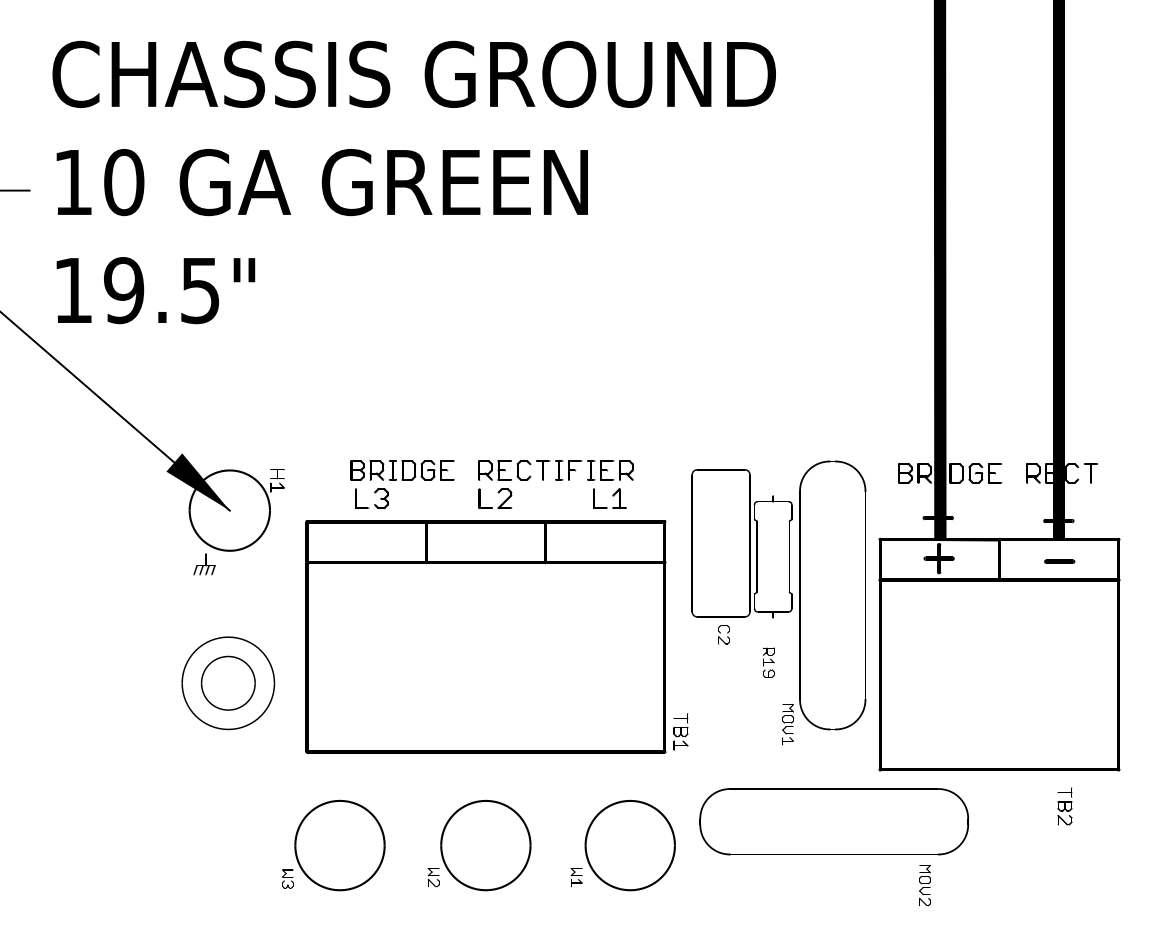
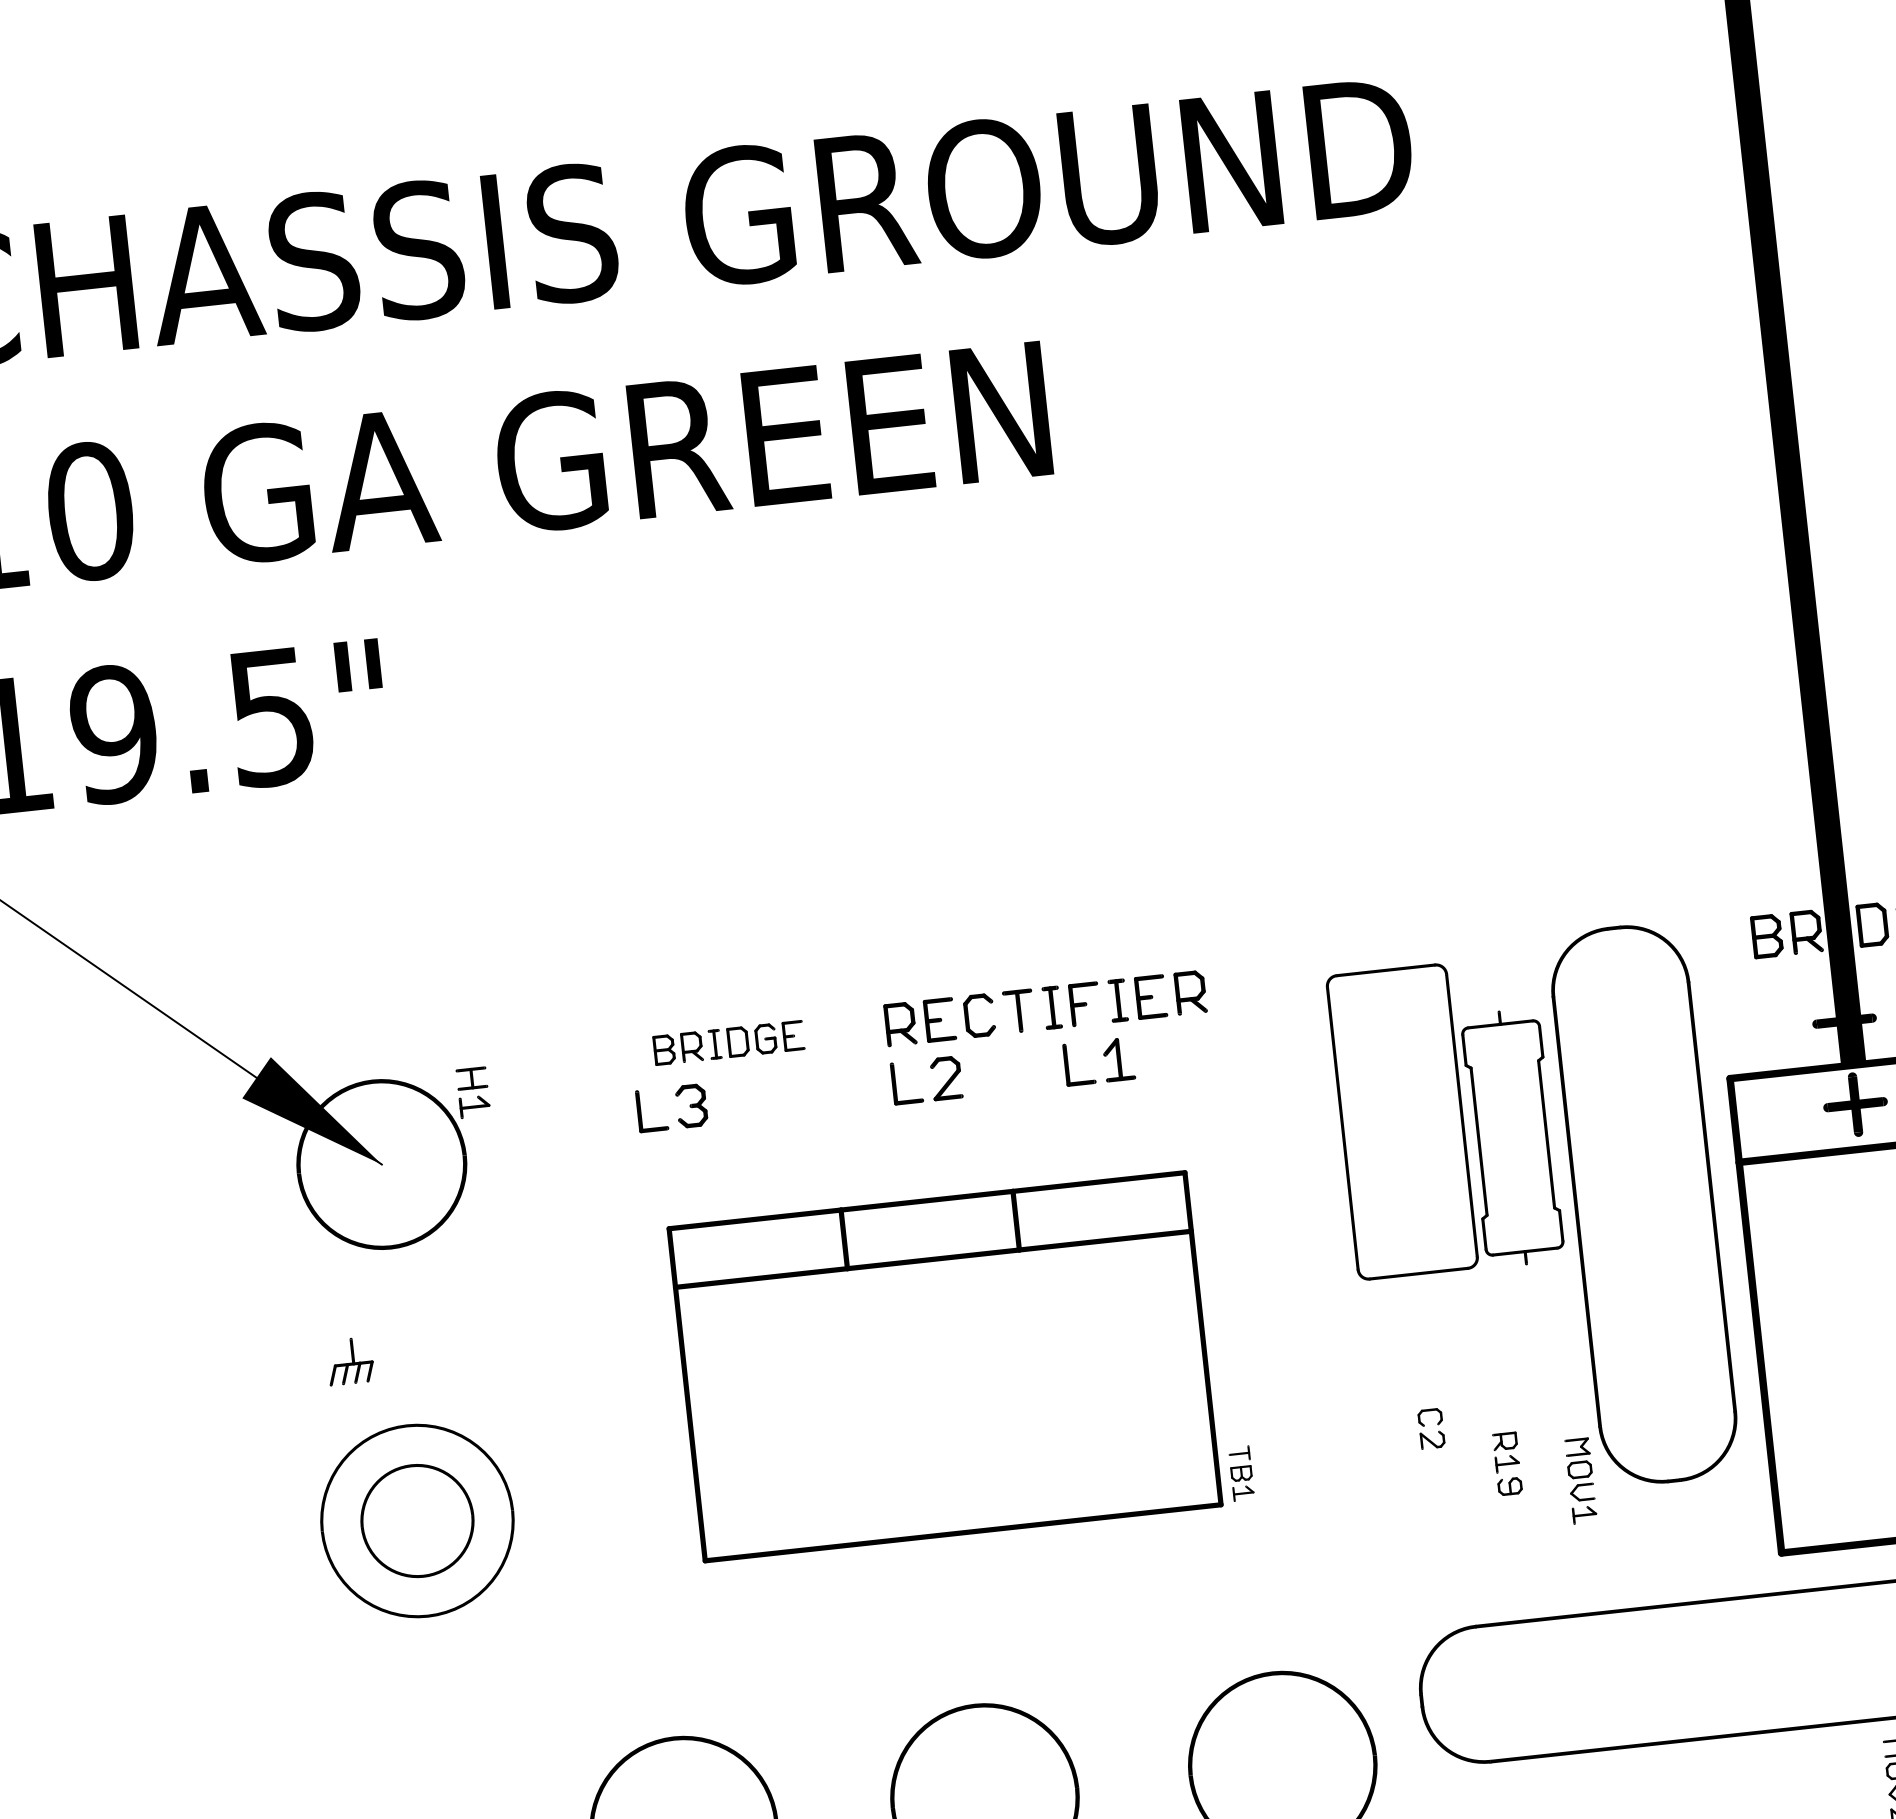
part: (402, 470) -> (728, 1043), size x0.7
part: (609, 498) -> (1098, 1061), moved
part: (204, 564) -> (350, 1361), moved
part: (723, 634) -> (1430, 1428), moved
part: (496, 636) -> (960, 1364), size x0.7
part: (768, 662) -> (1507, 1463), moved

